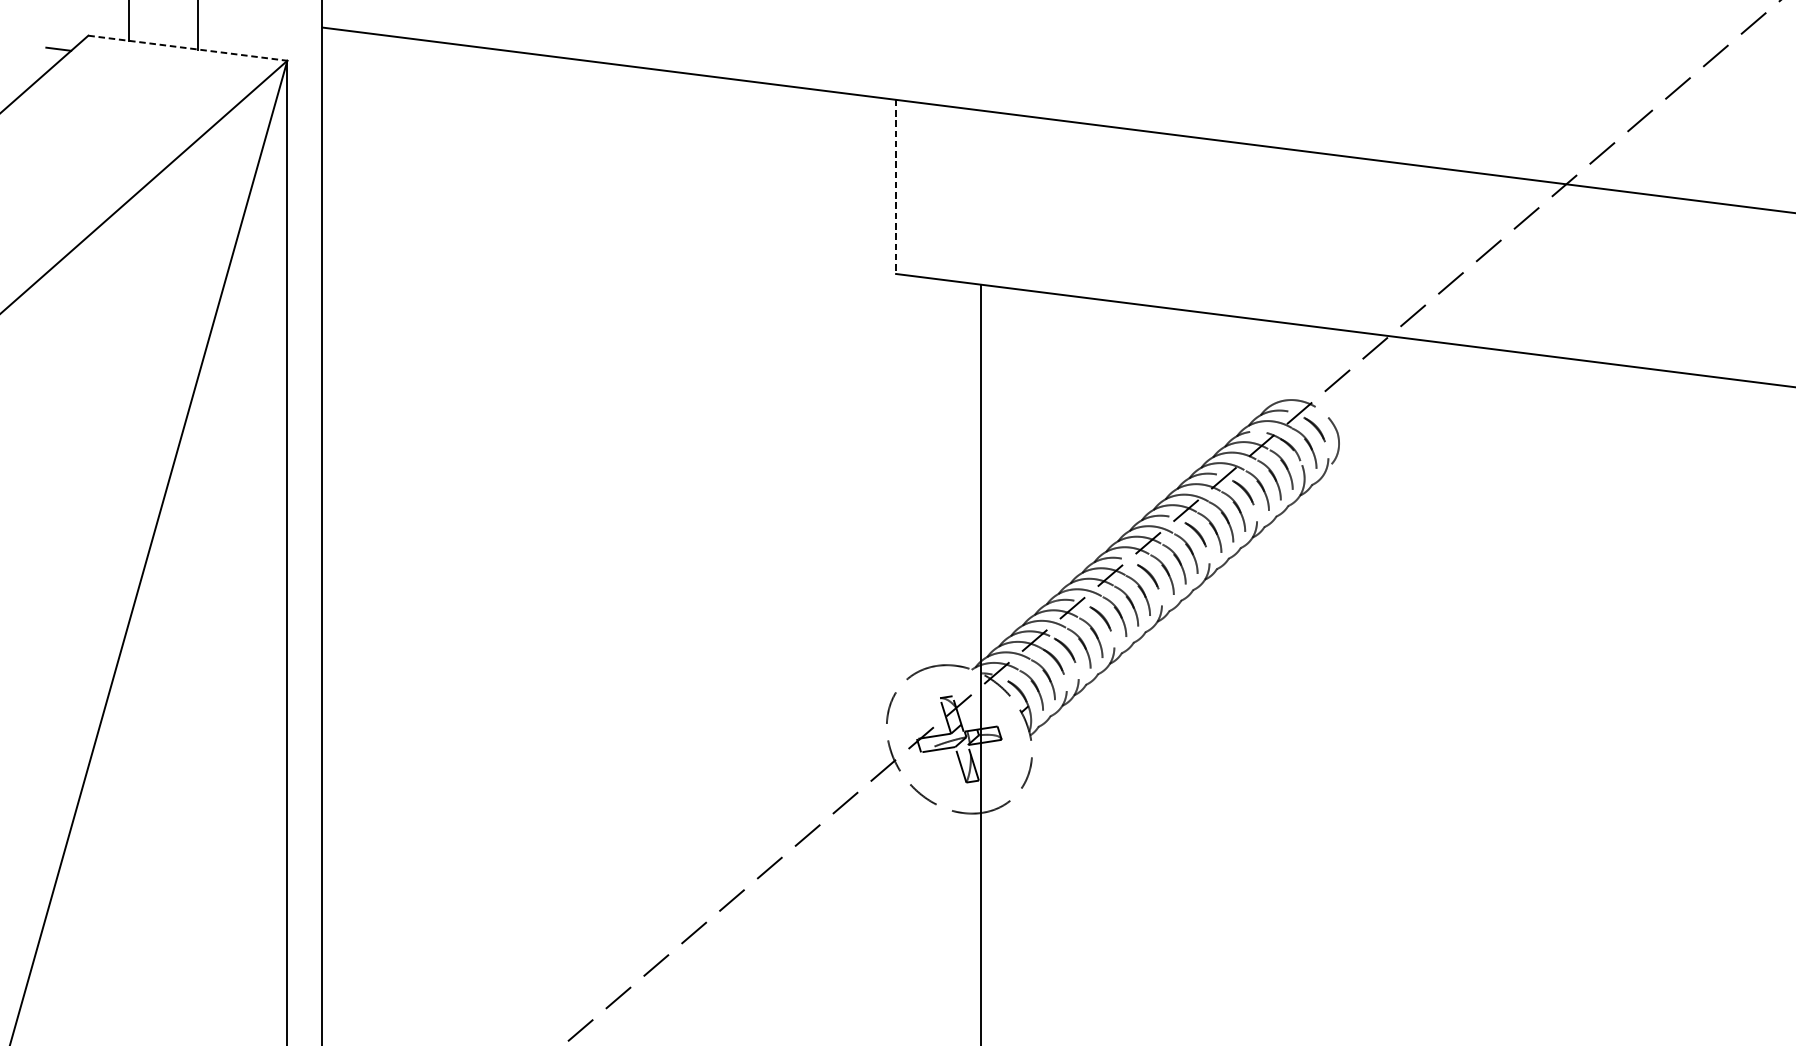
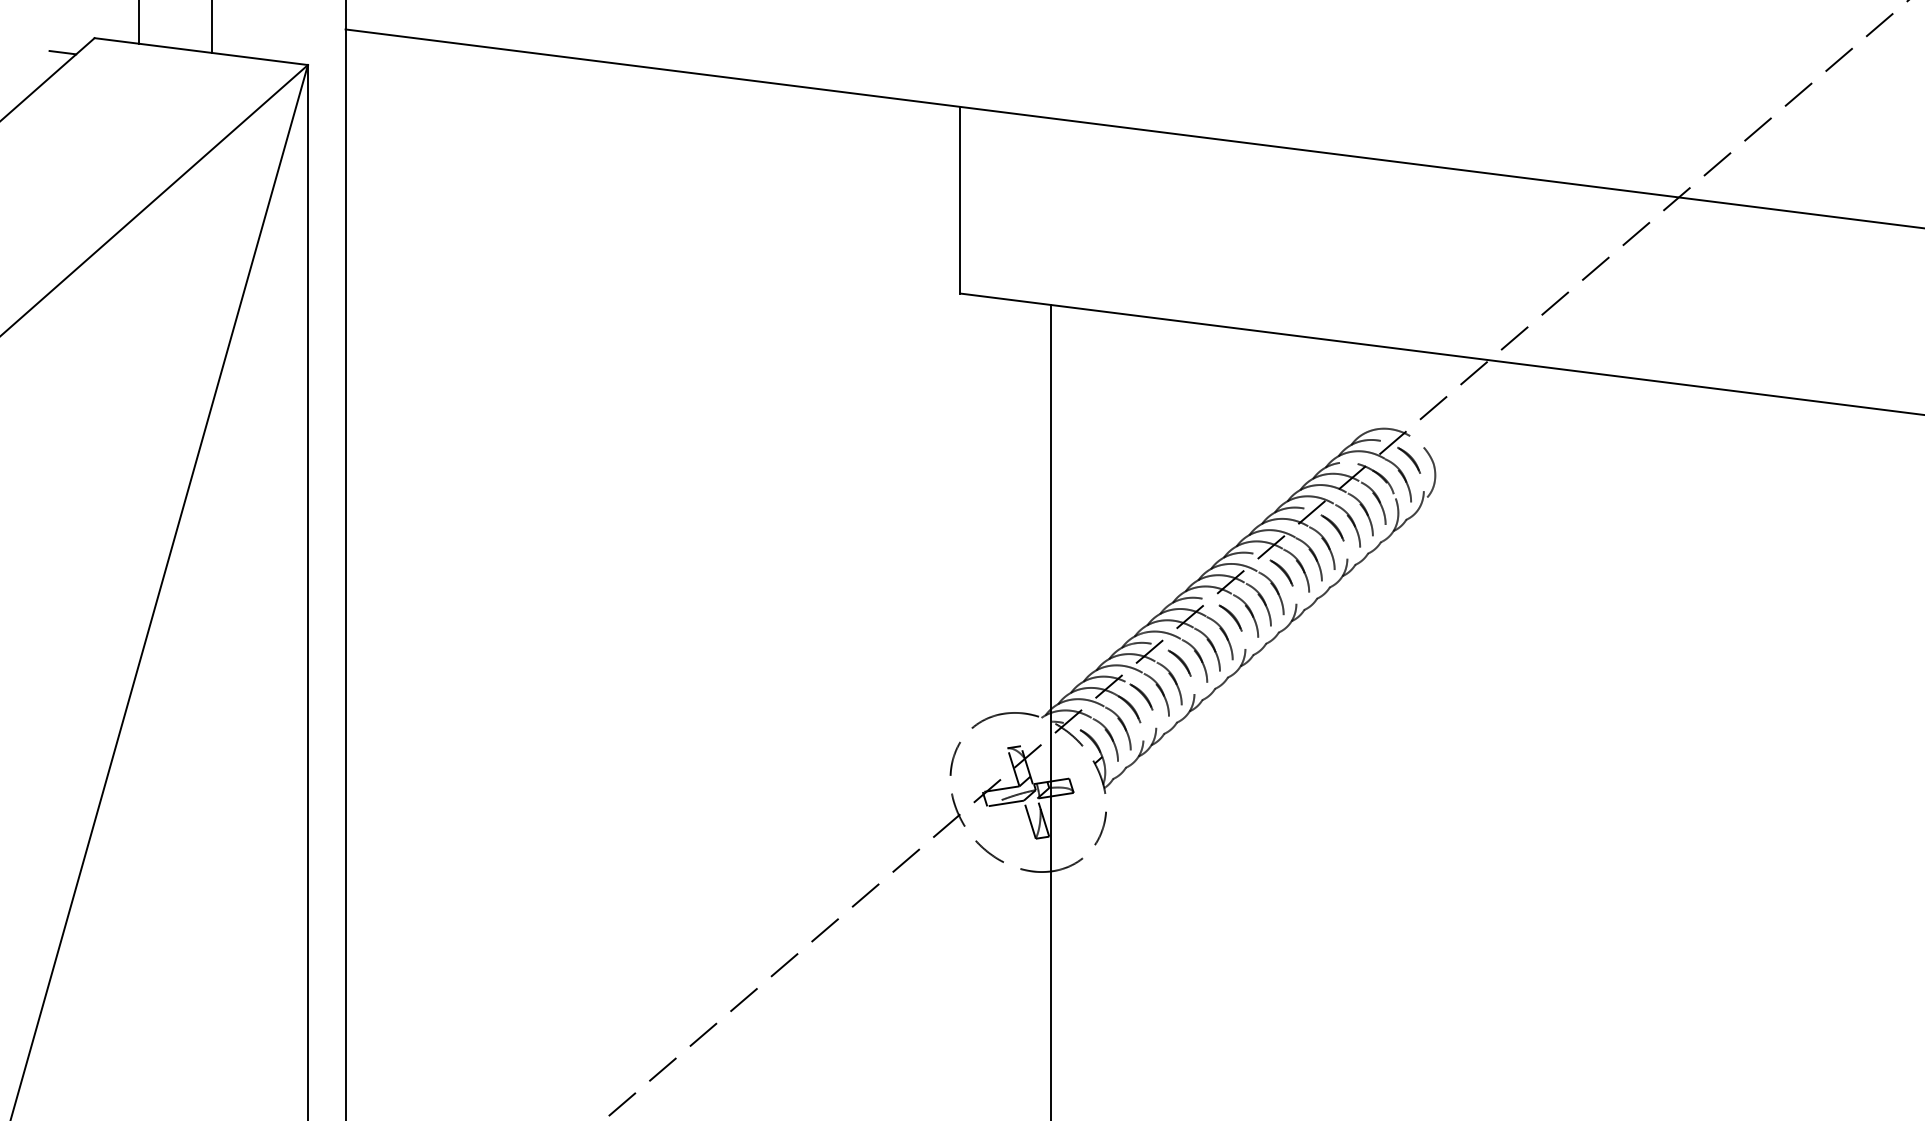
line: (188, 48) -> (201, 51), dashed -> solid
line: (896, 187) -> (960, 200), dashed -> solid

